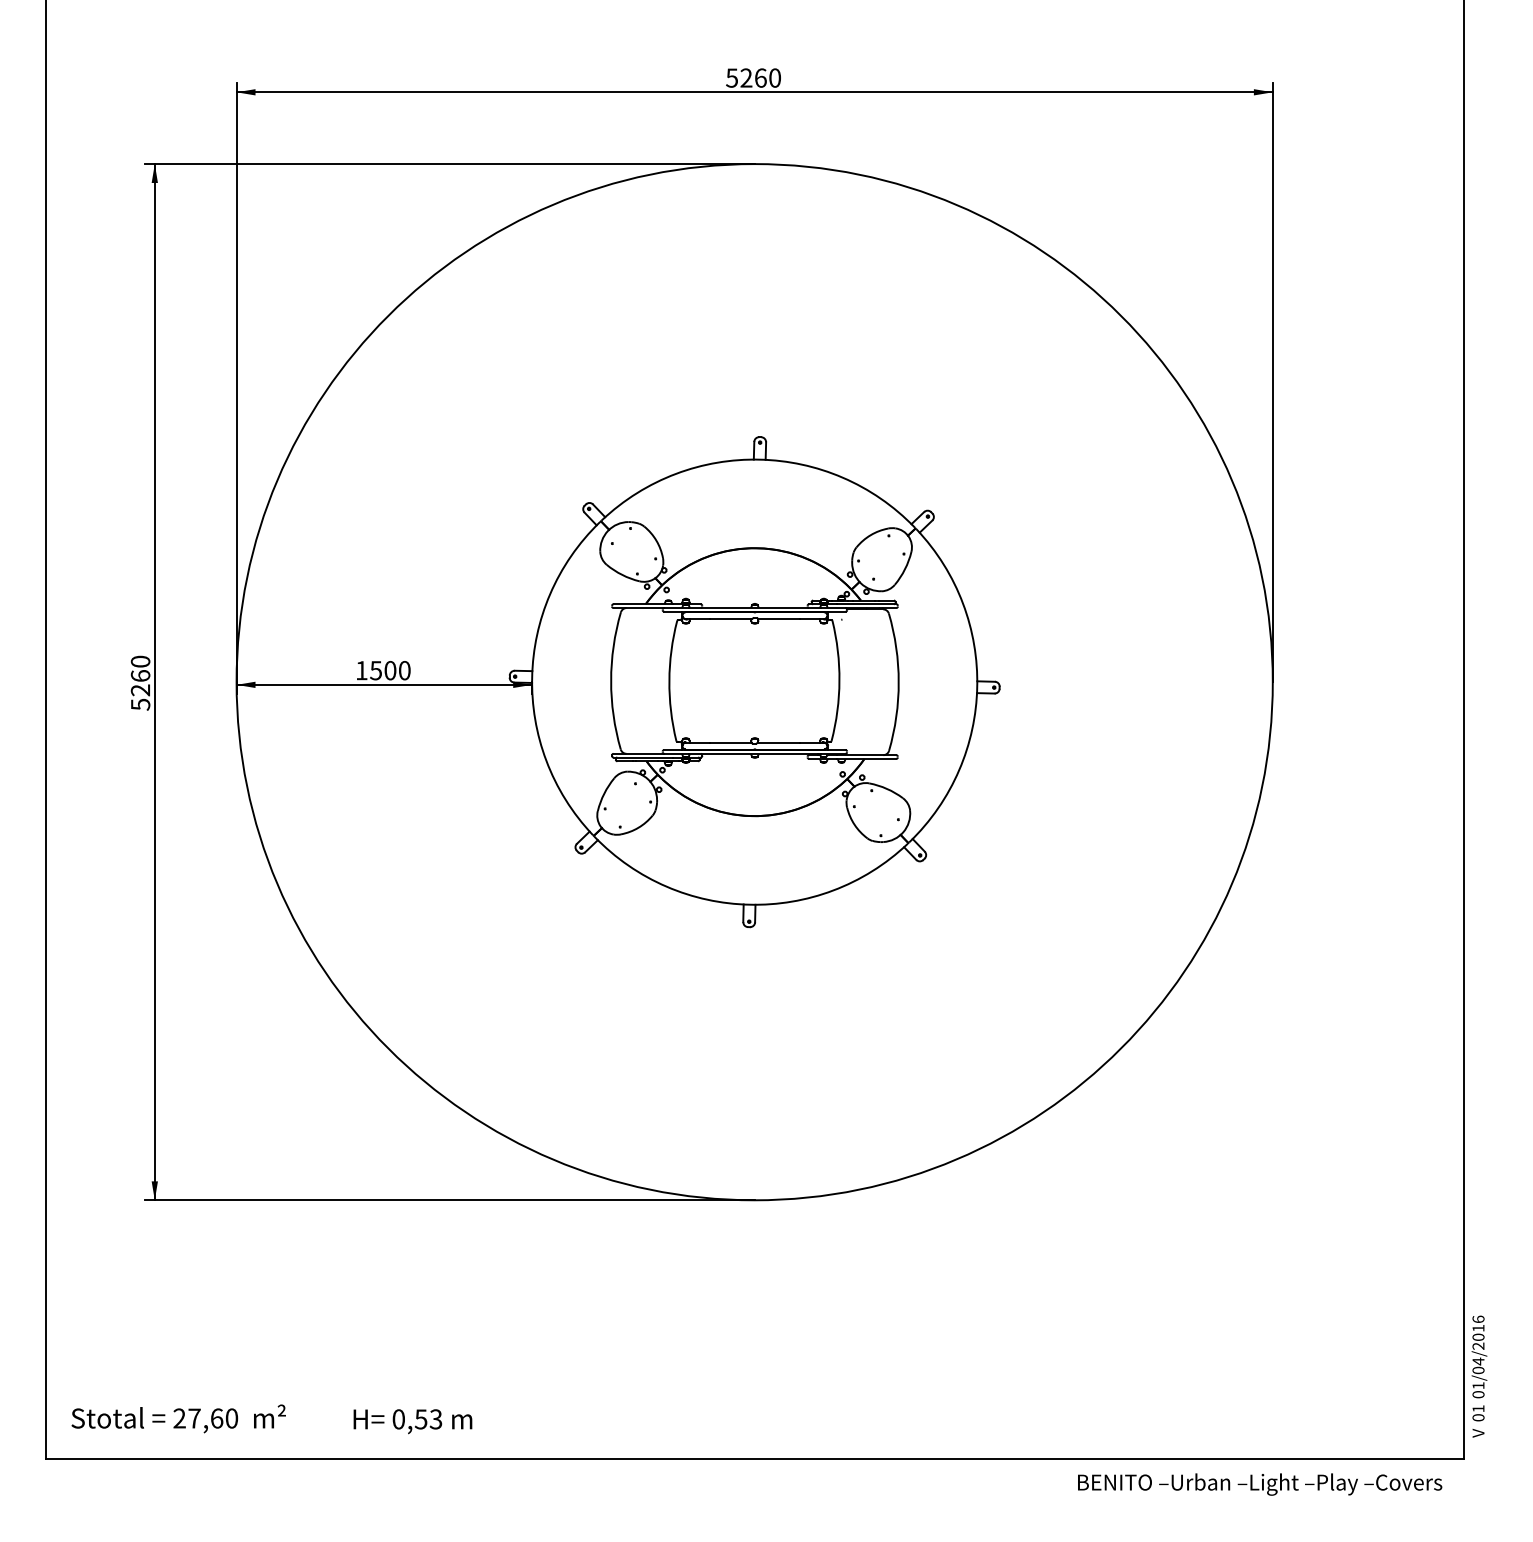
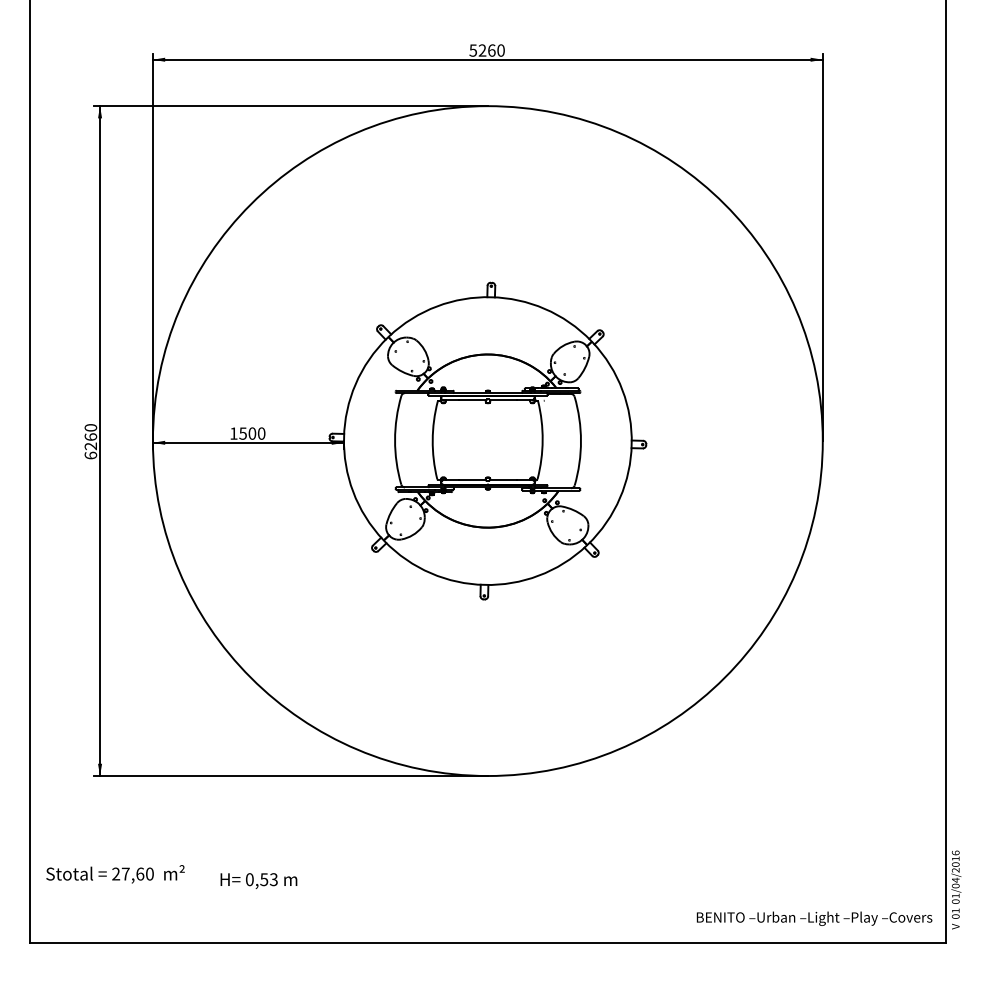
text: (140, 704) -> (90, 455), 5260 -> 6260
text: (178, 1419) -> (115, 874), moved
text: (412, 1420) -> (258, 880), moved
text: (1259, 1484) -> (814, 918), moved

